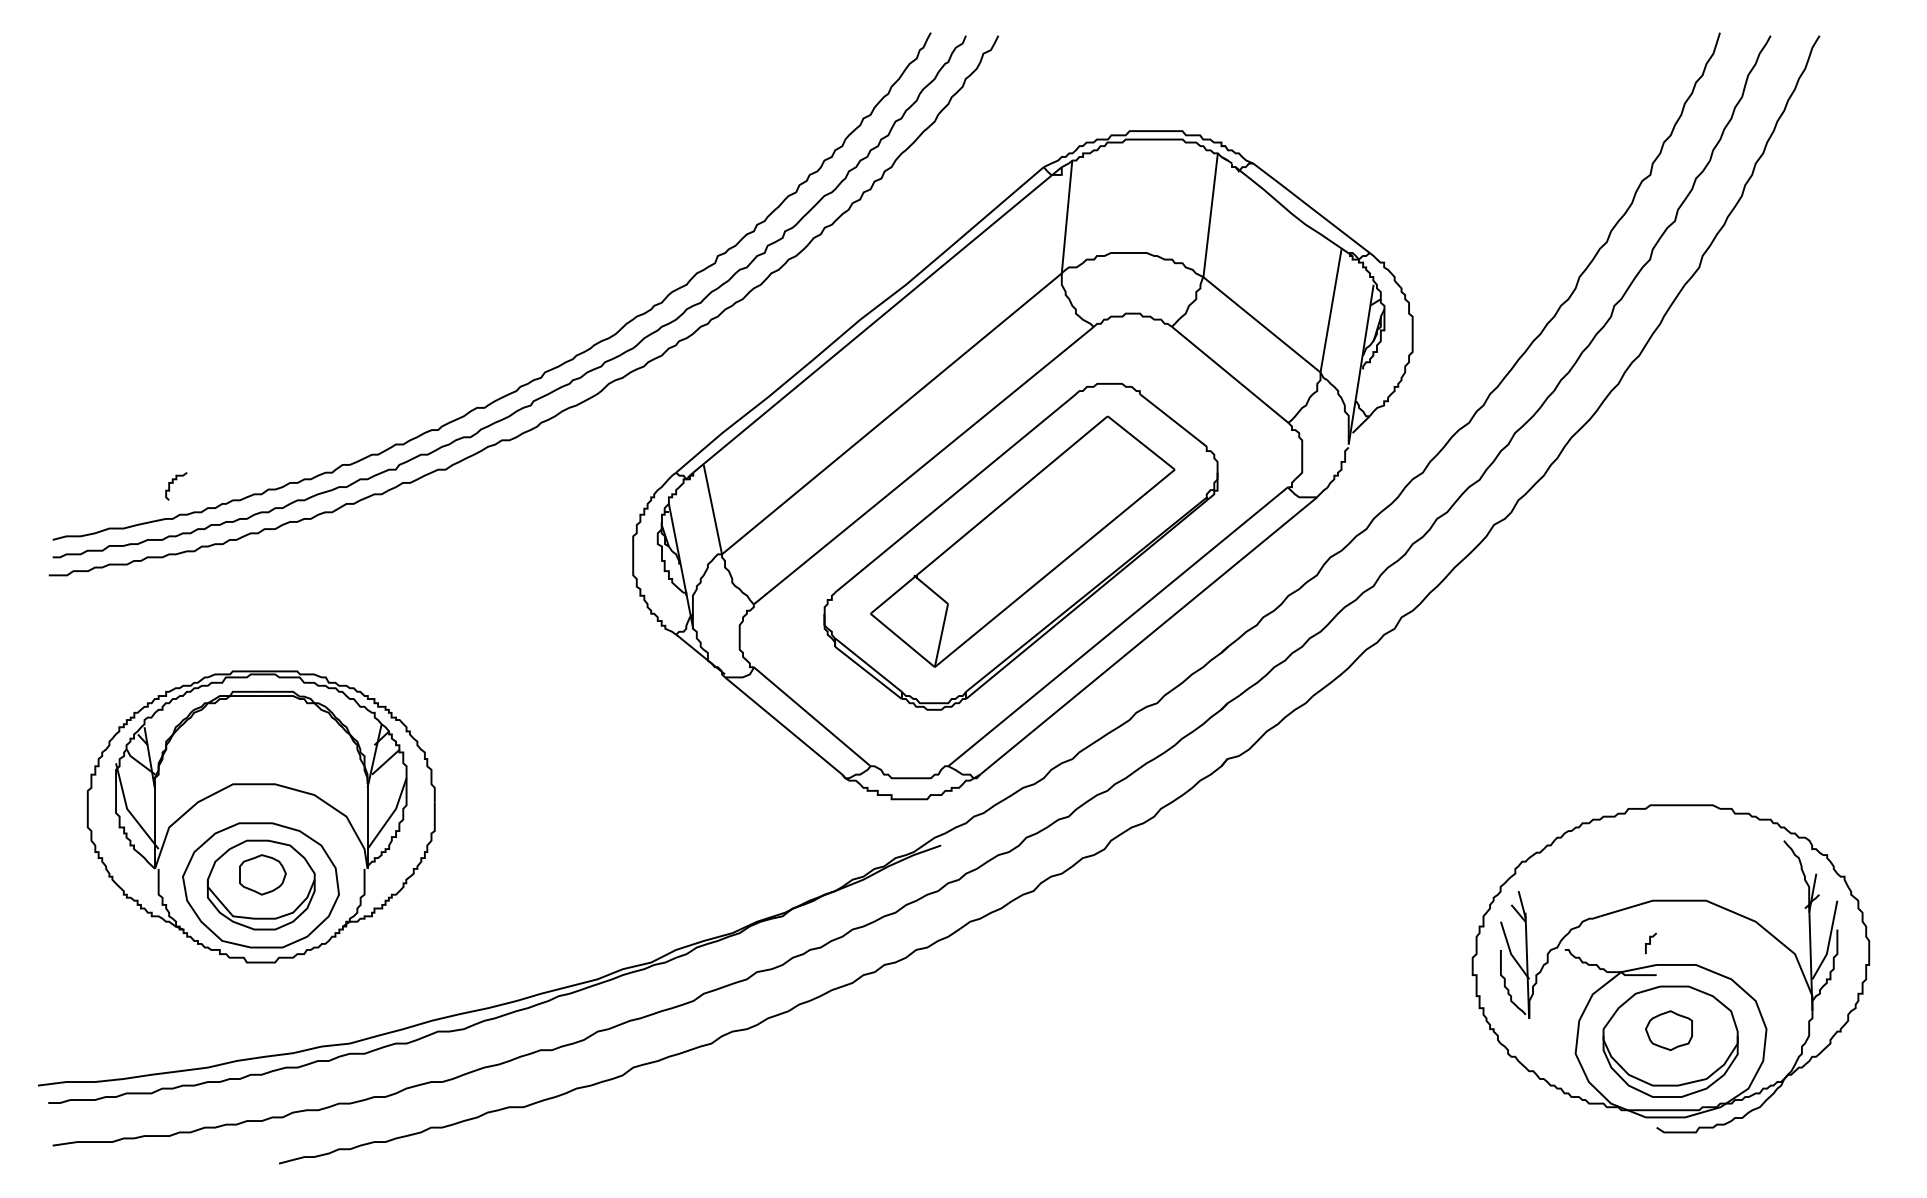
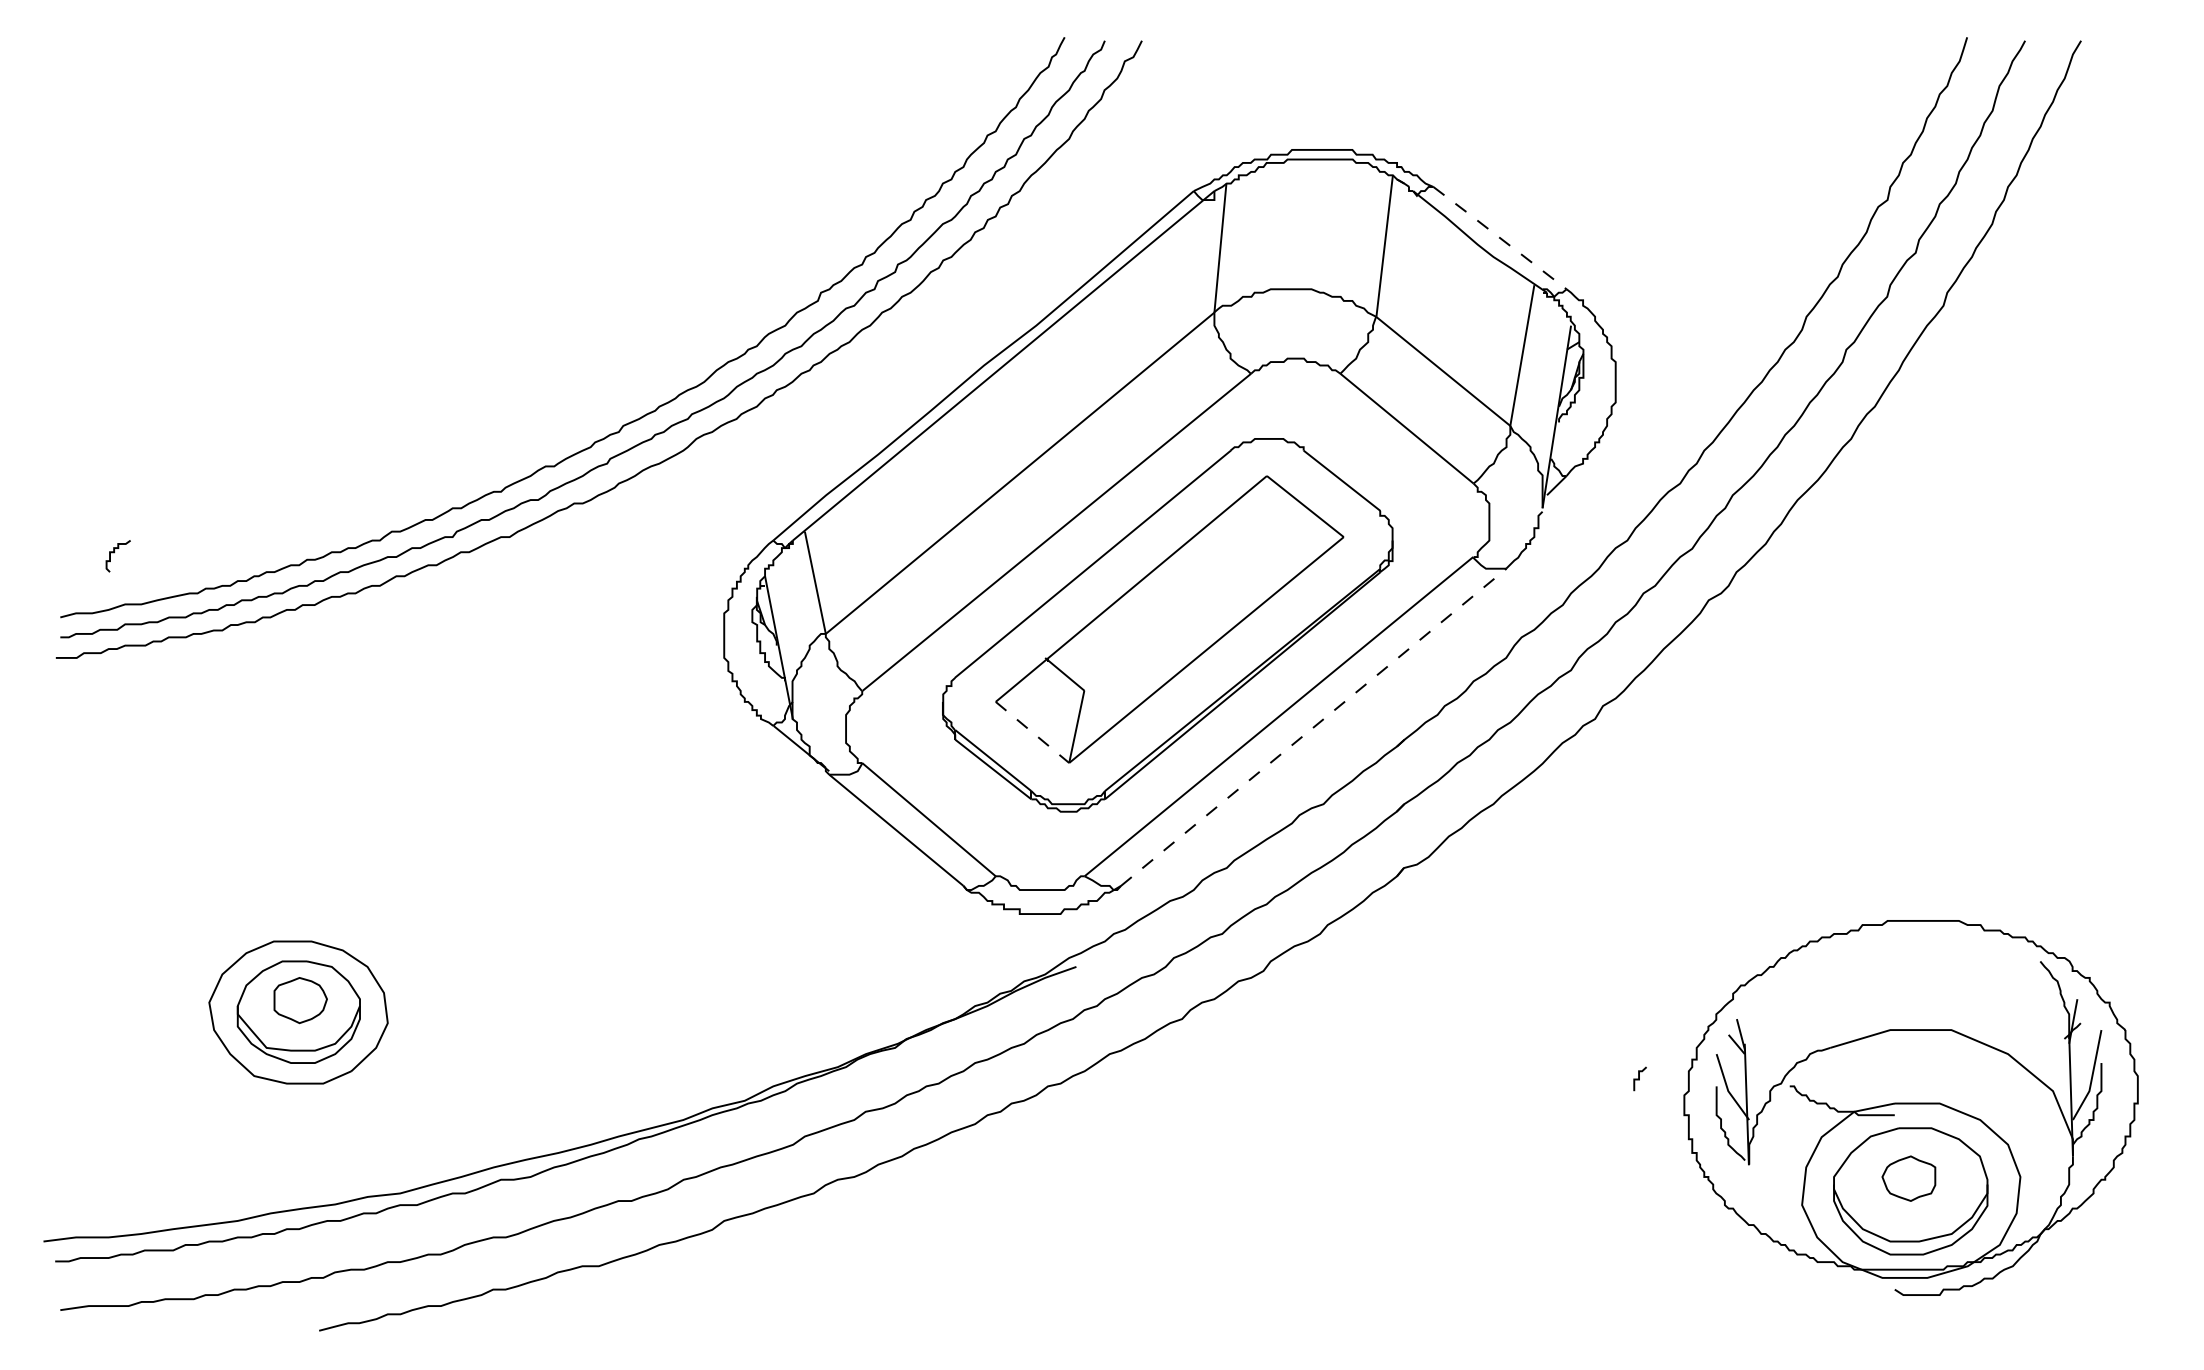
line: (1310, 207) -> (1498, 237), solid -> dashed
curve: (173, 483) -> (114, 552), moved
line: (1149, 635) -> (1314, 726), solid -> dashed
line: (902, 640) -> (1032, 732), solid -> dashed
part: (260, 816) -> (297, 933), removed
curve: (1650, 943) -> (1639, 1079), moved

